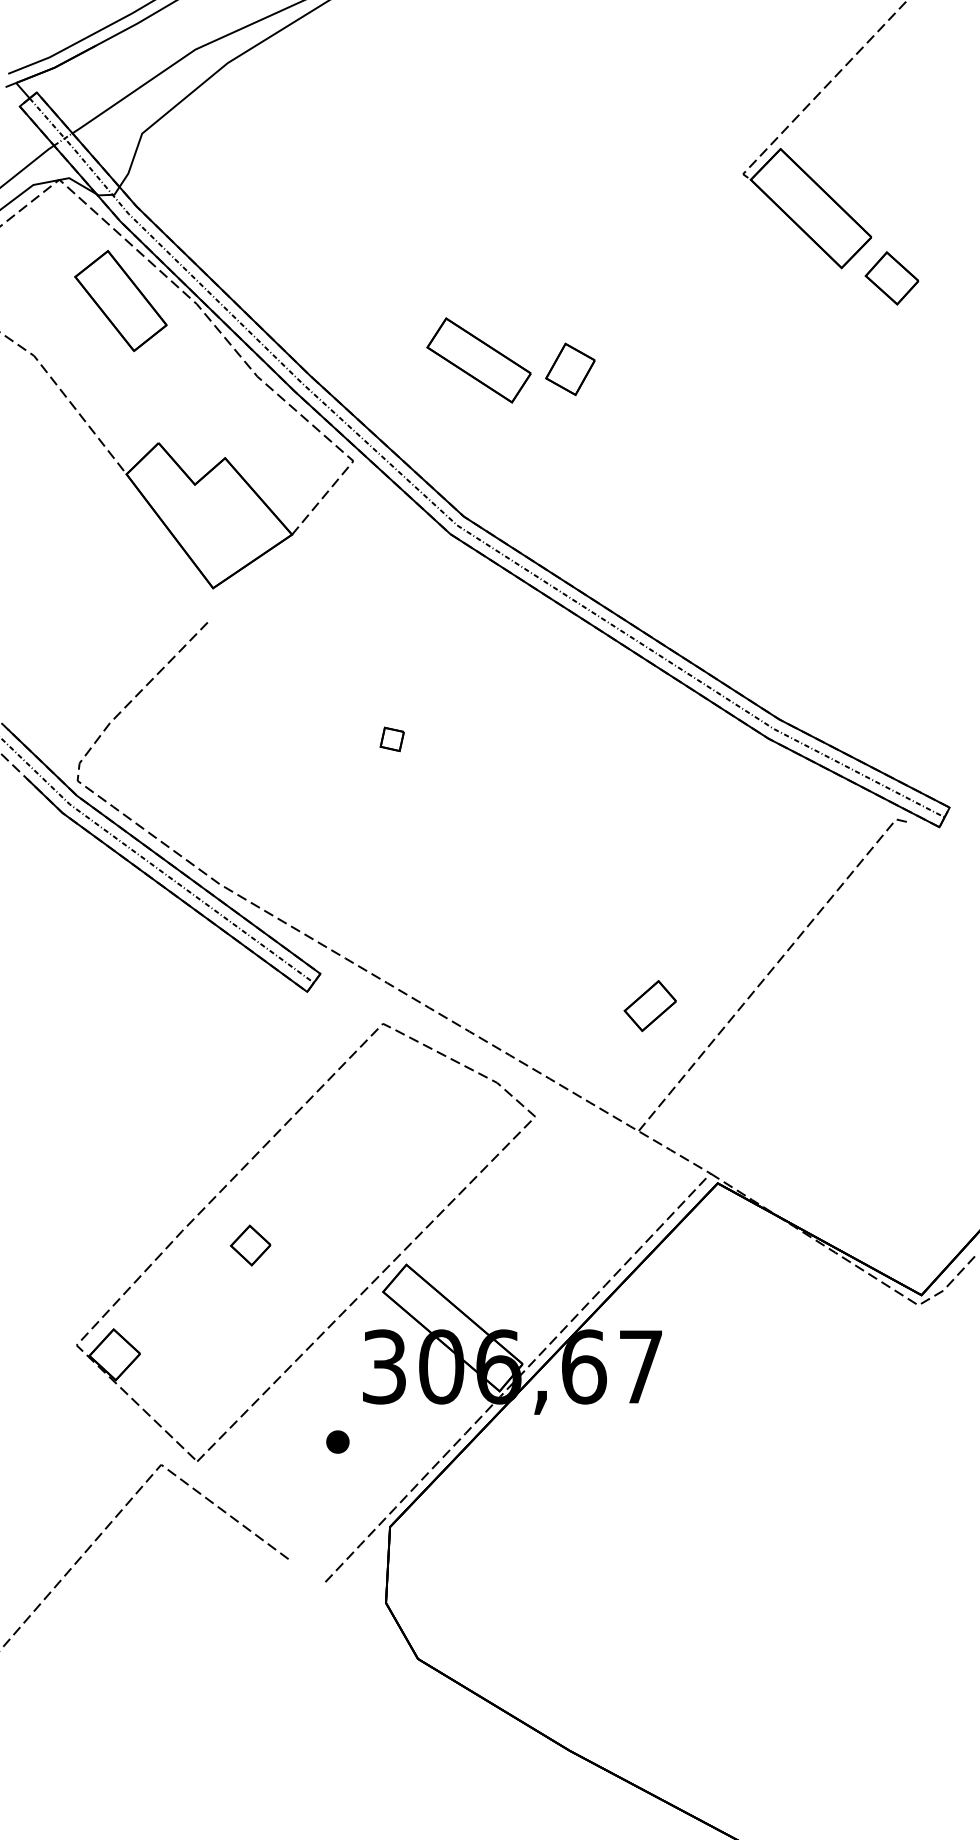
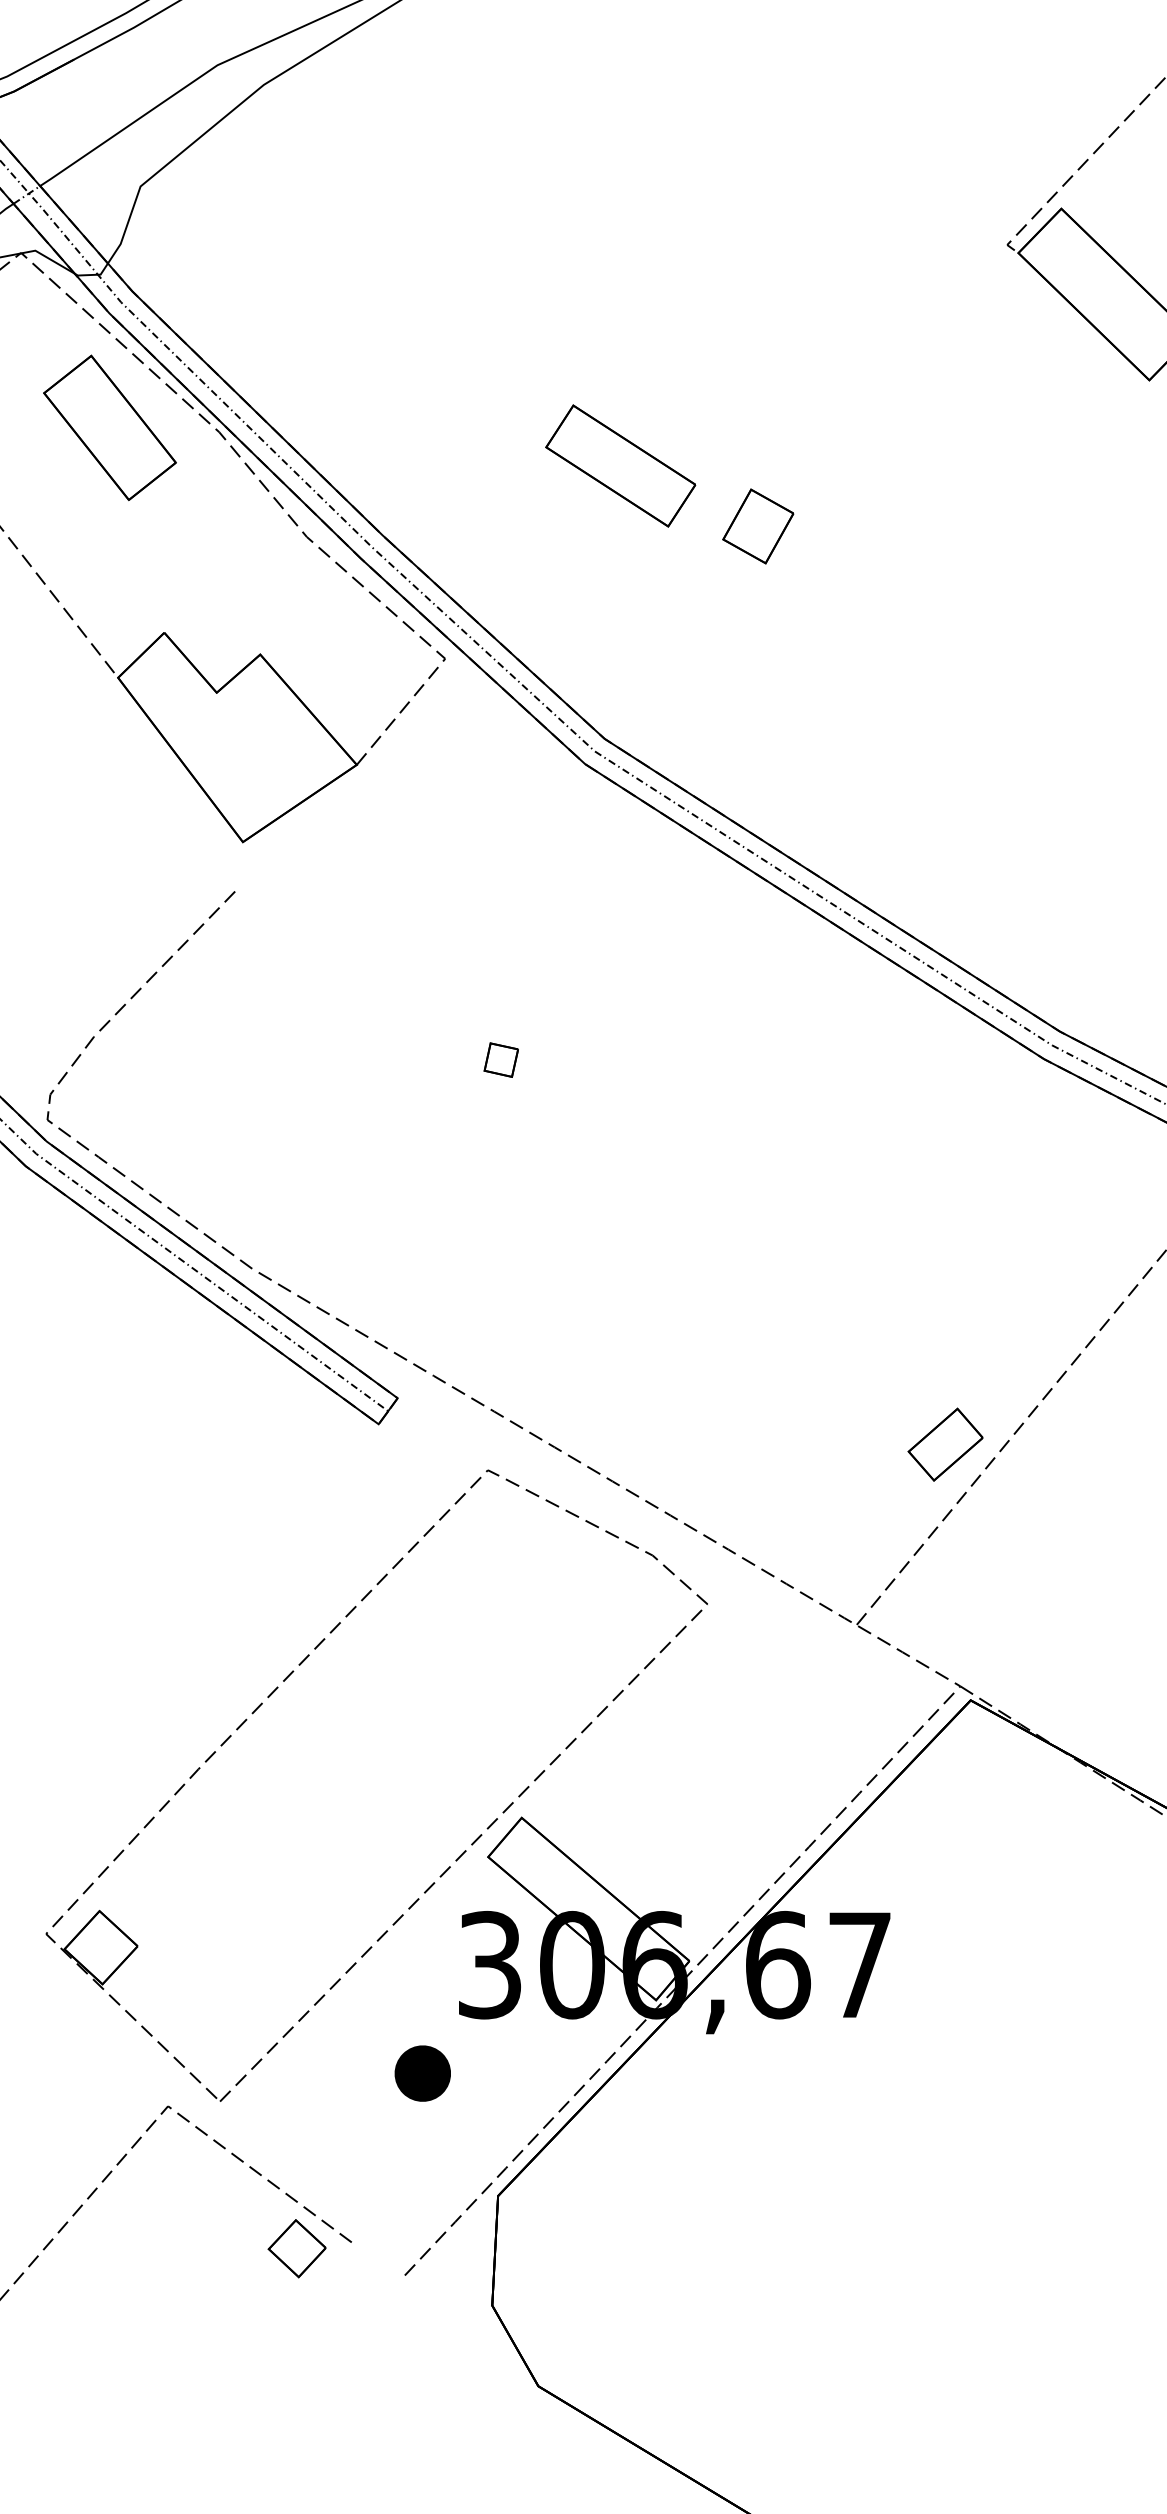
part: (478, 360) -> (619, 466), moved
part: (649, 1006) -> (944, 1445), moved
part: (250, 1245) -> (296, 2248), moved
part: (337, 1441) -> (422, 2072), size x1.67

